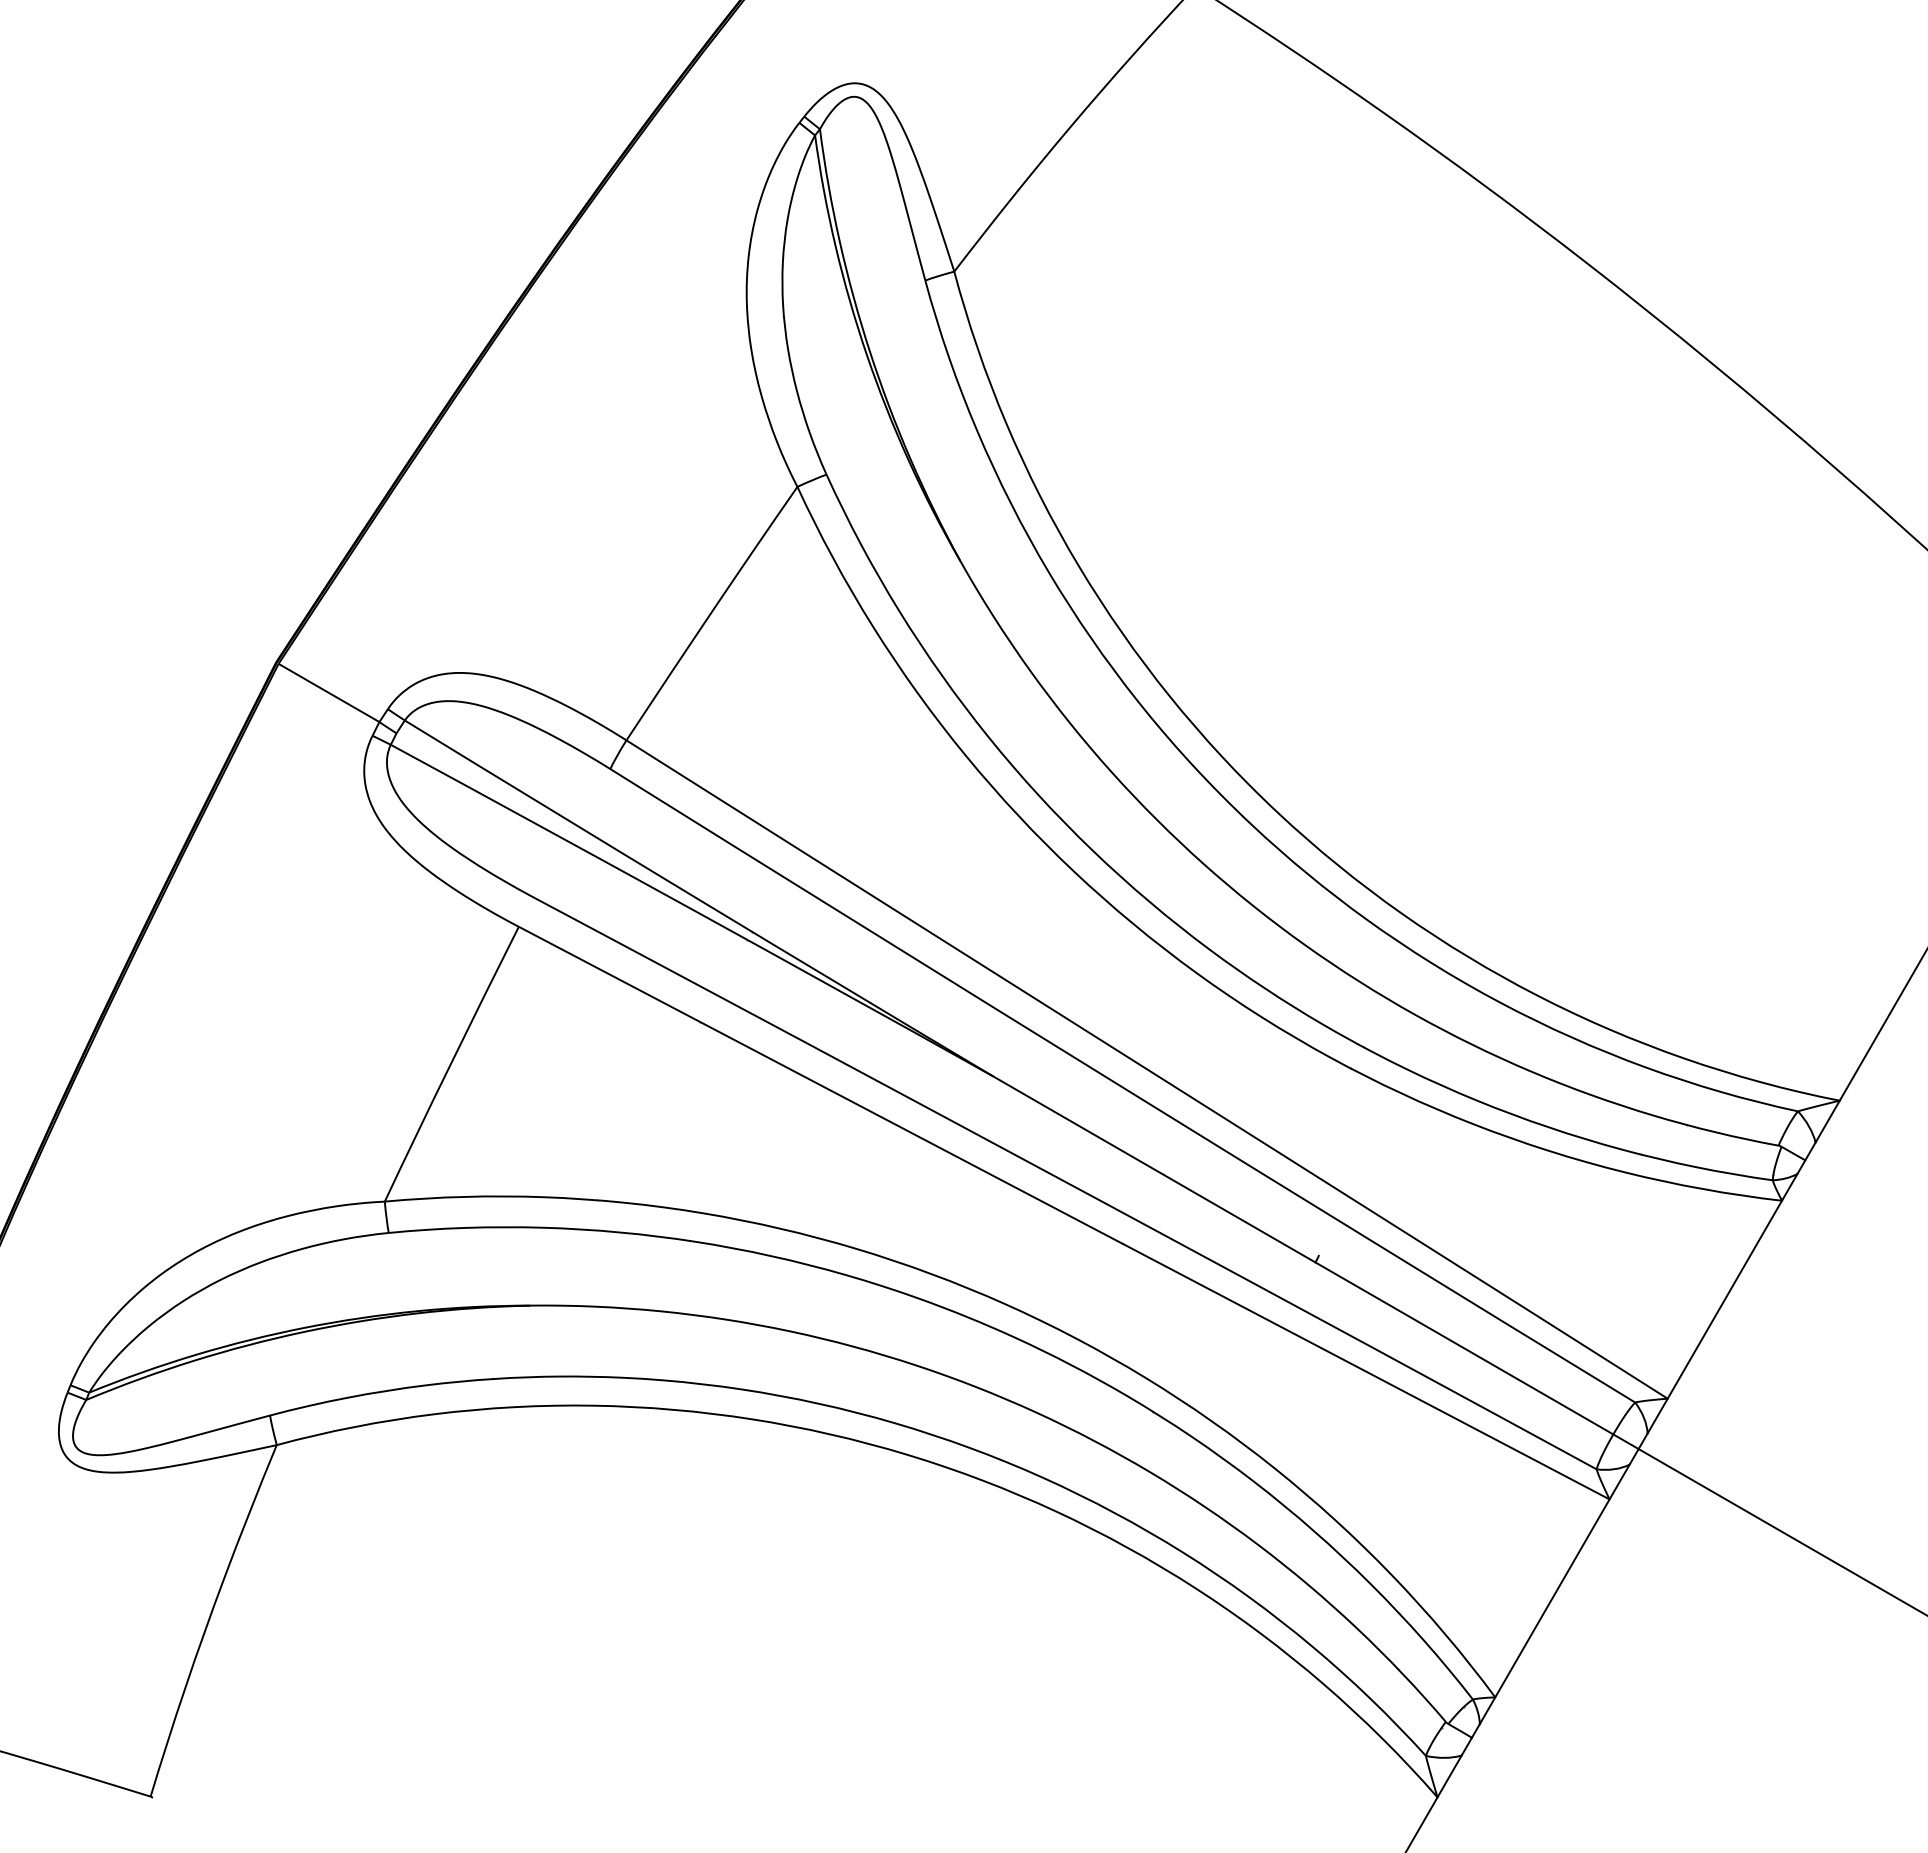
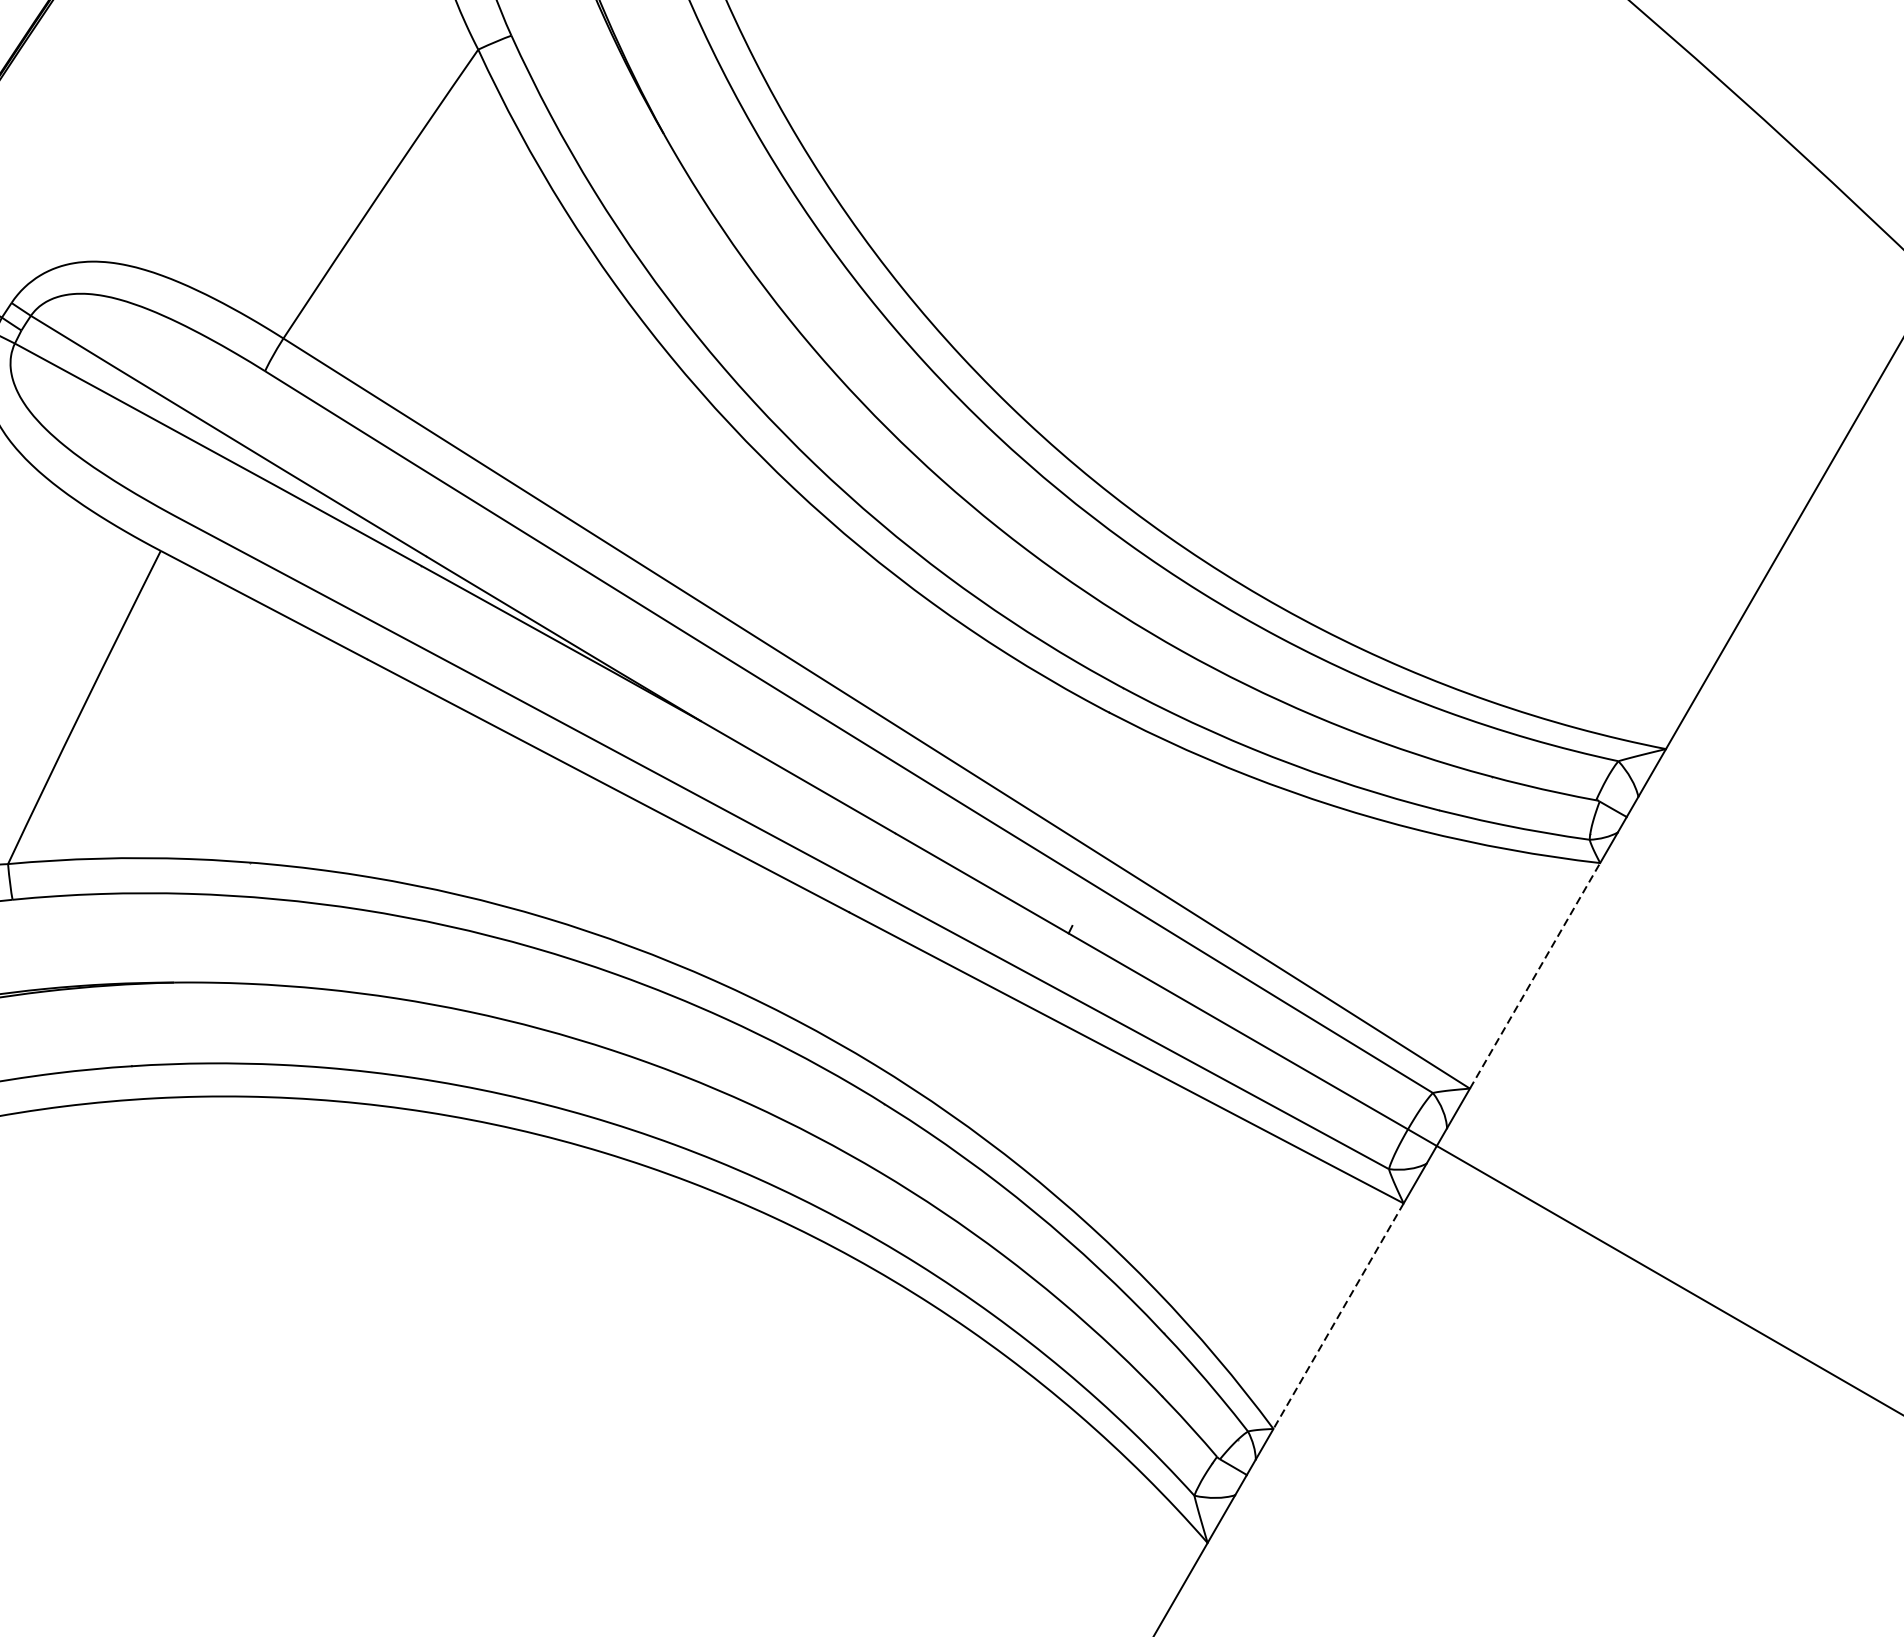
line: (1725, 1299) -> (1535, 975), solid -> dashed
line: (1552, 1598) -> (1338, 1316), solid -> dashed

